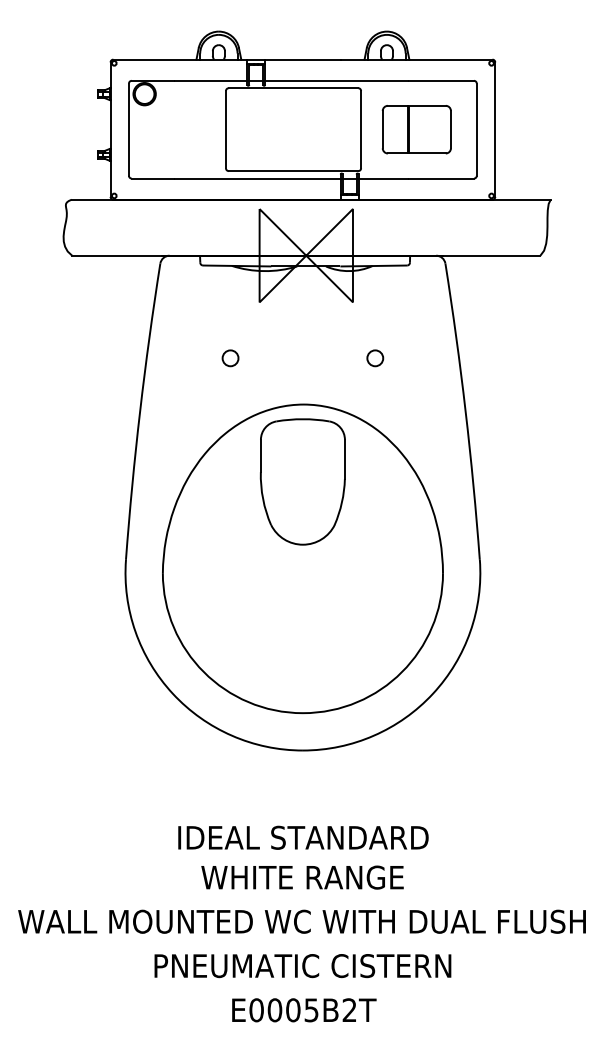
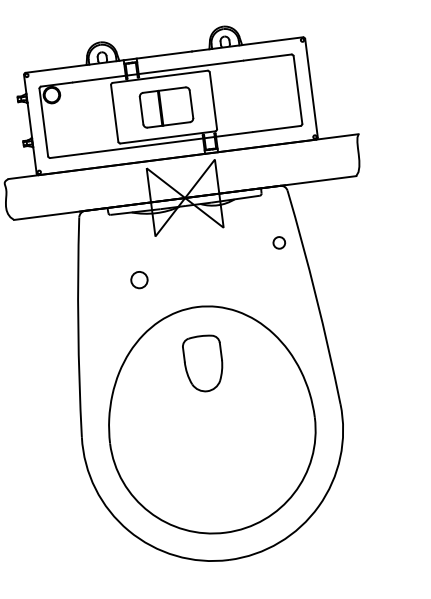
part: (416, 129) -> (166, 107), moved
circle: (230, 358) -> (139, 280), size x1.4
circle: (375, 358) -> (279, 243), moved
part: (302, 481) -> (203, 363), size x0.6

